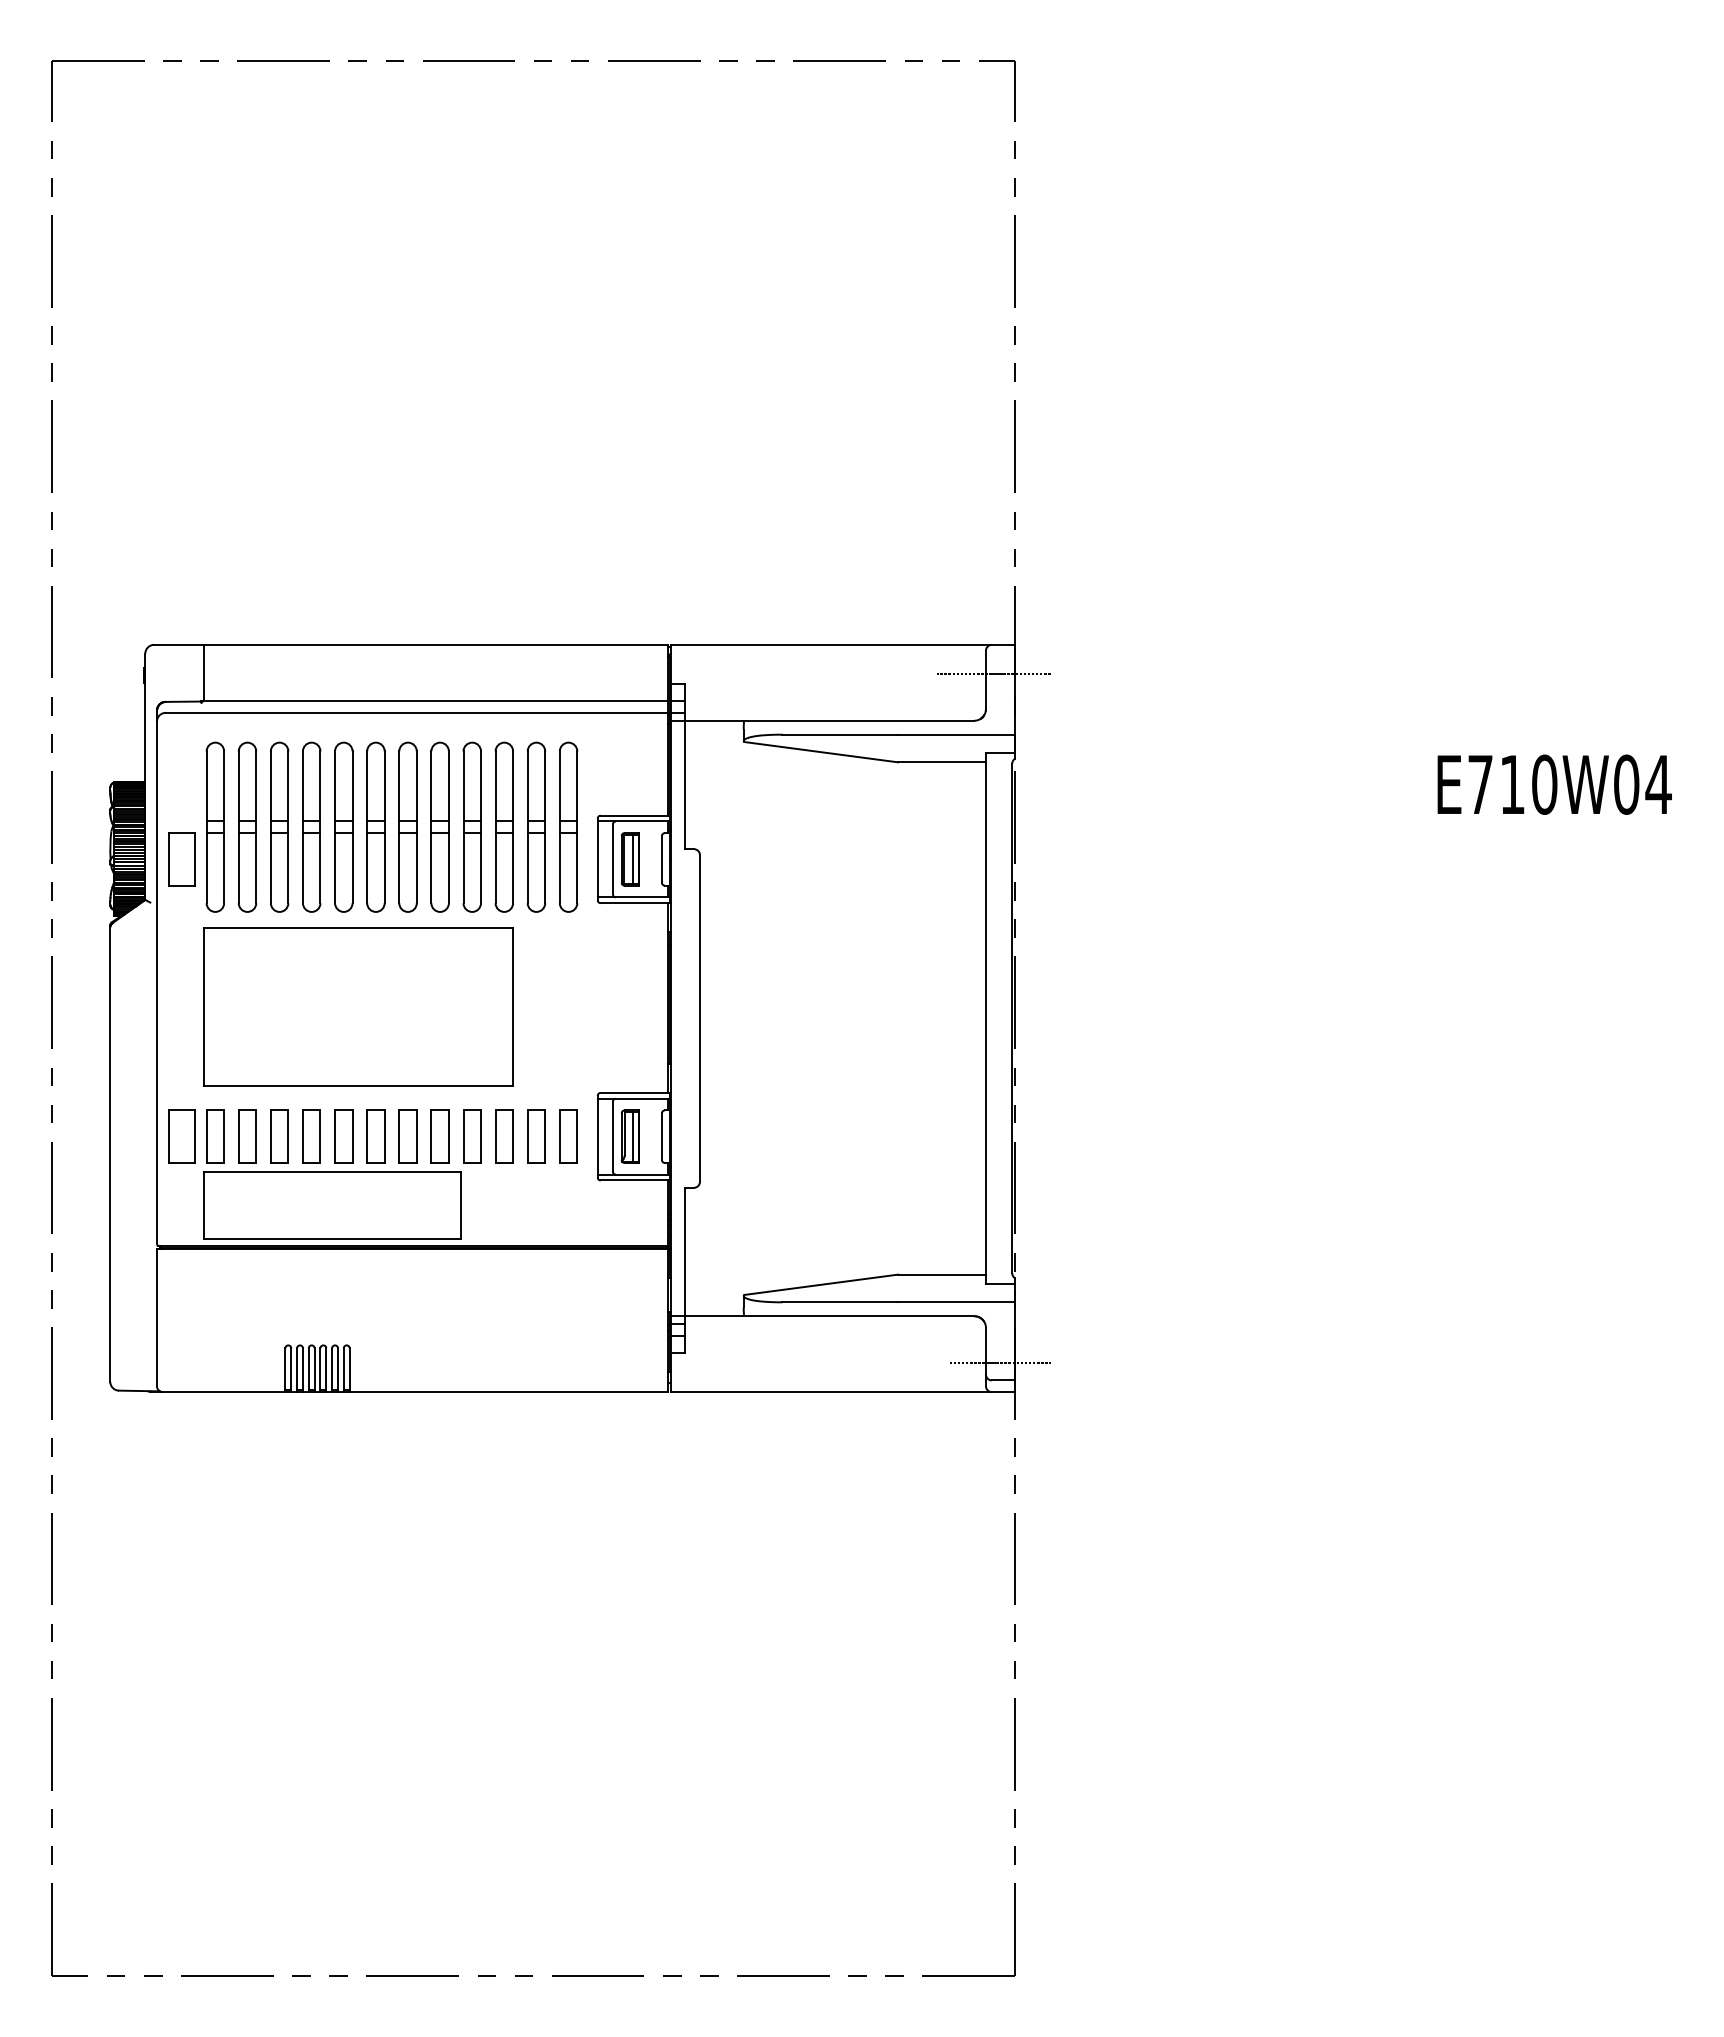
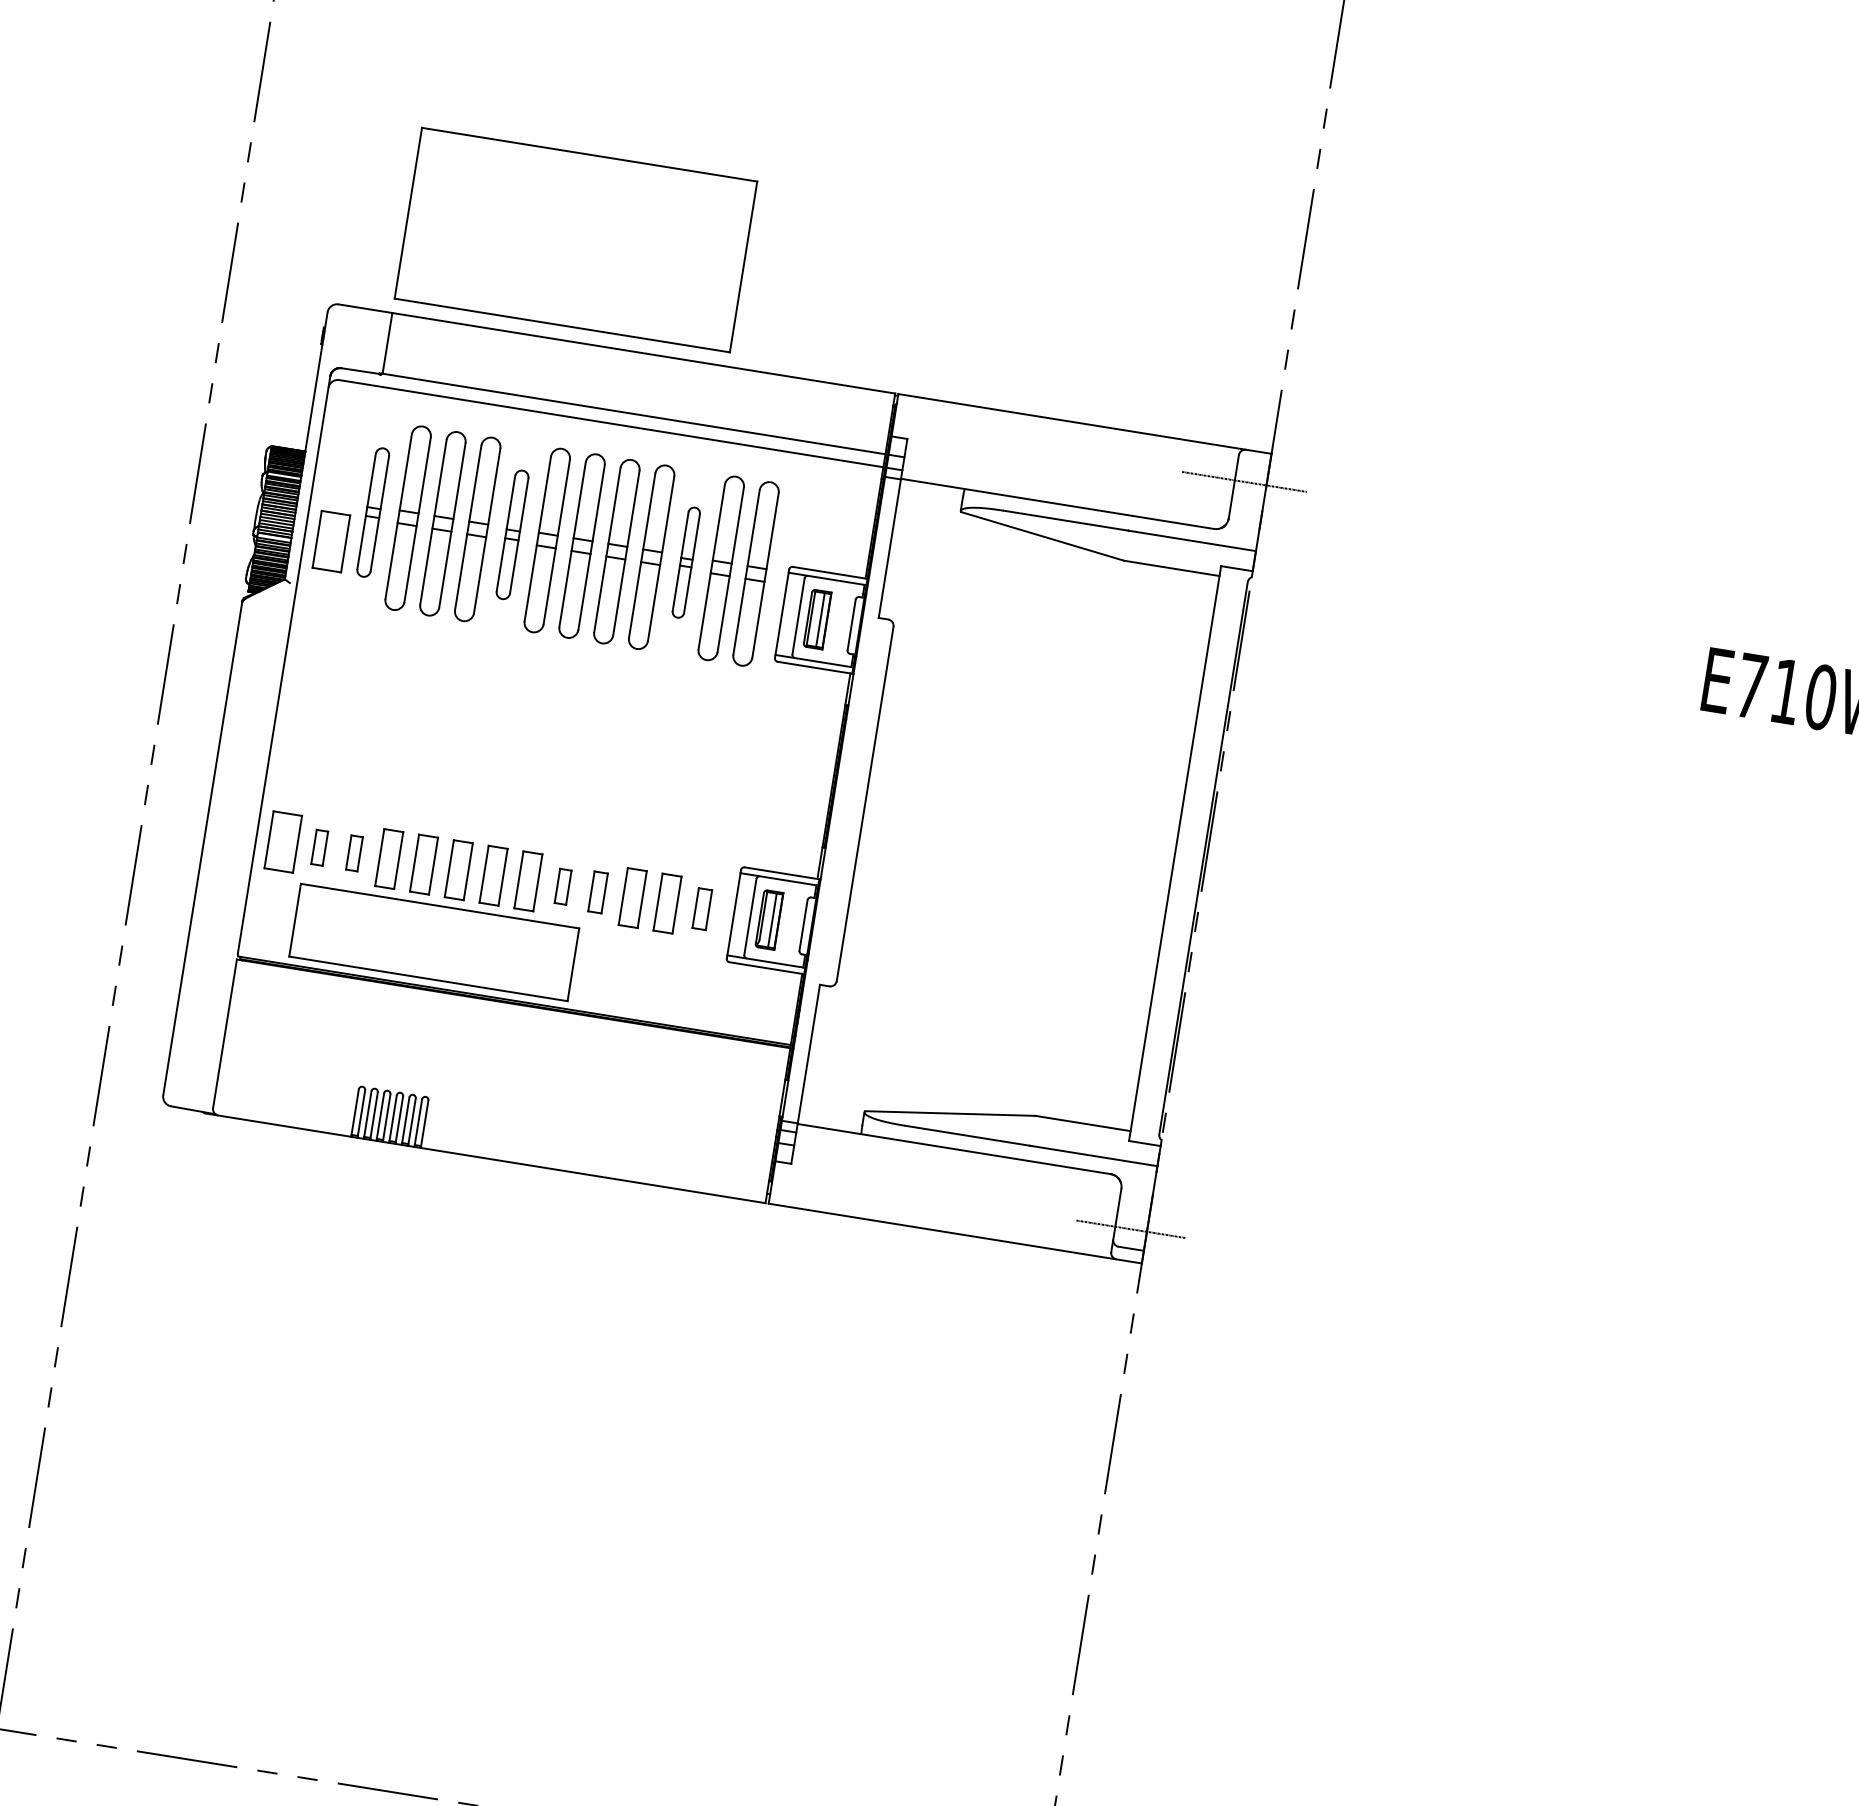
part: (214, 826) -> (372, 511), size x0.7
part: (343, 826) -> (512, 534), size x0.7
part: (503, 826) -> (685, 561), size x0.6
part: (358, 1006) -> (576, 239), moved
part: (215, 1136) -> (319, 847), size x0.6
part: (247, 1136) -> (354, 853), size x0.6
part: (439, 1136) -> (562, 886), size x0.6
part: (472, 1136) -> (598, 892), size x0.7
part: (568, 1136) -> (702, 908), size x0.7

